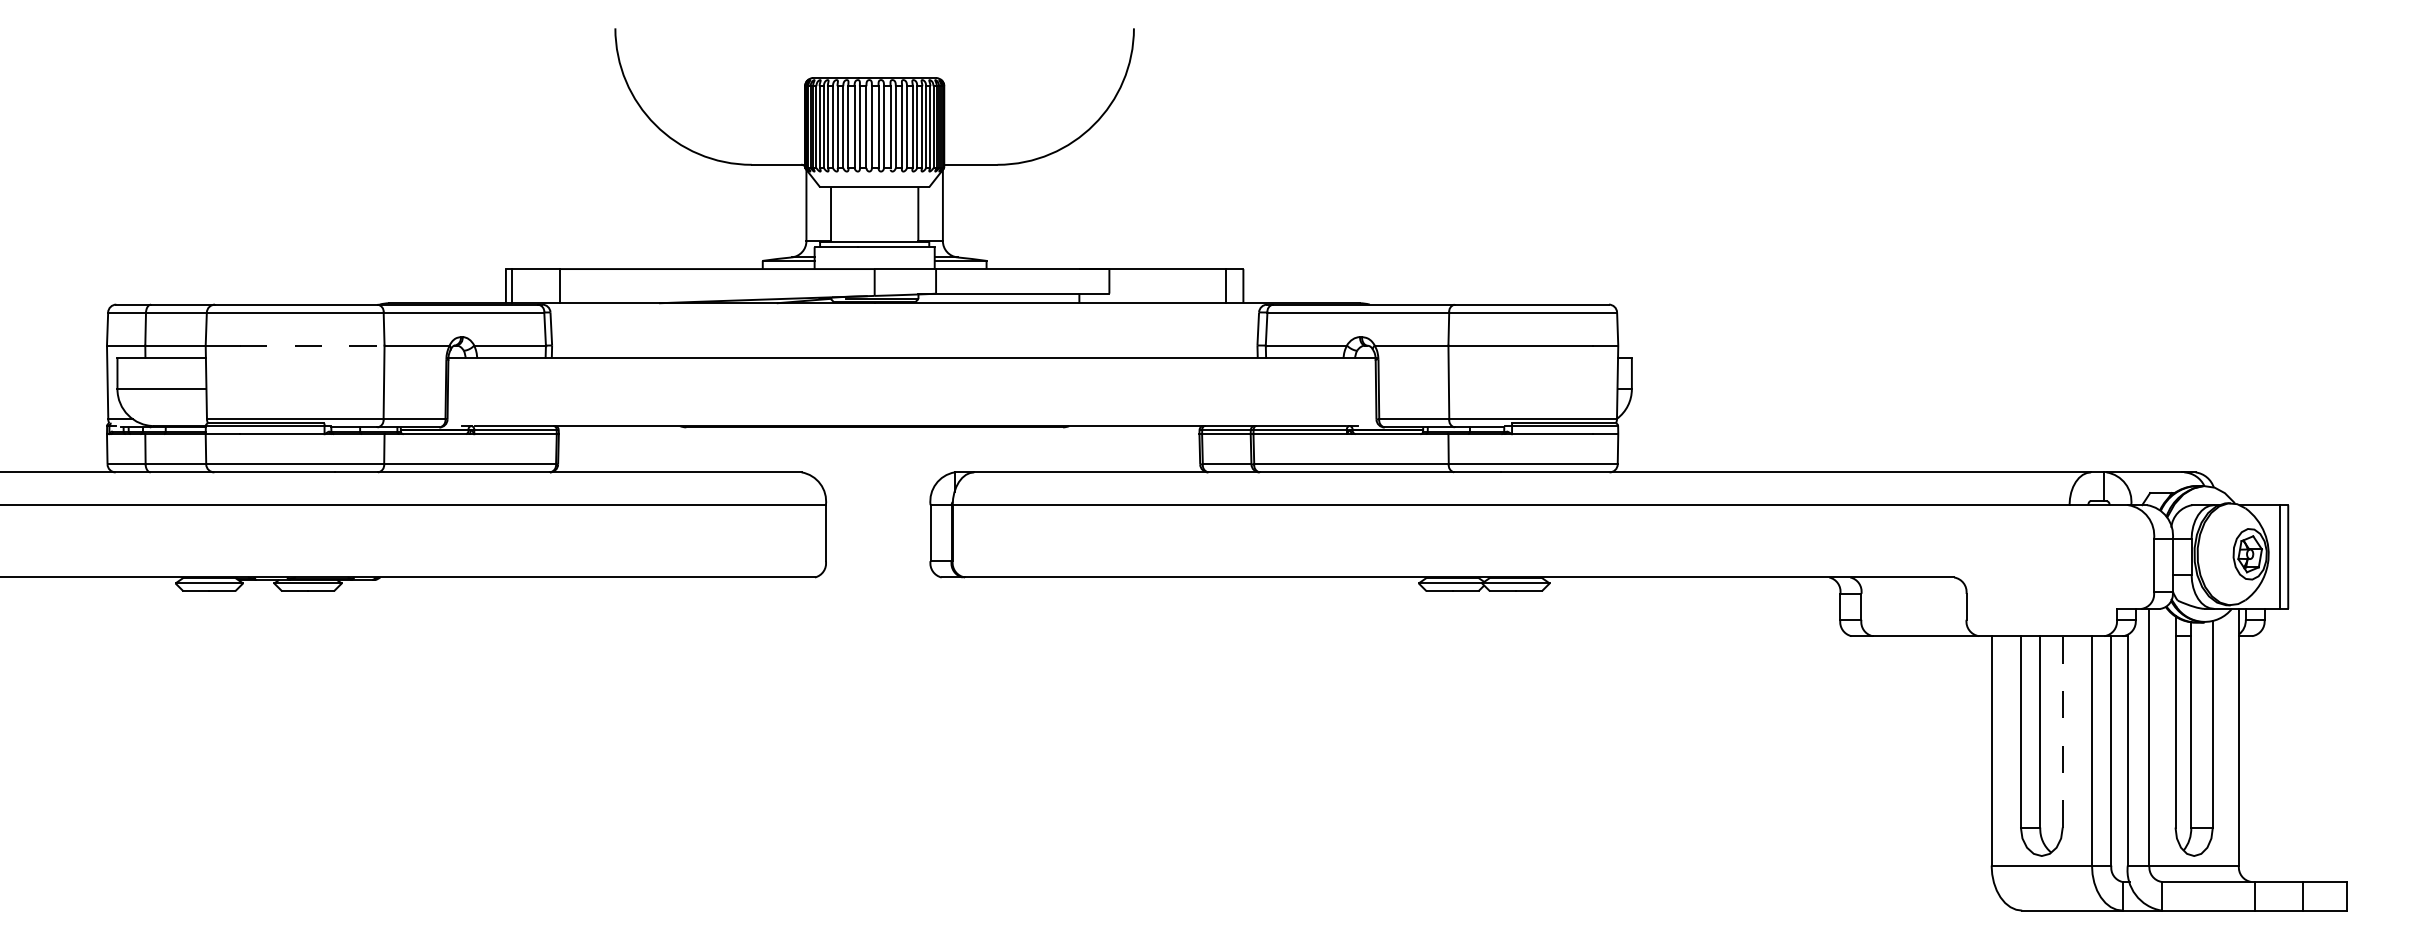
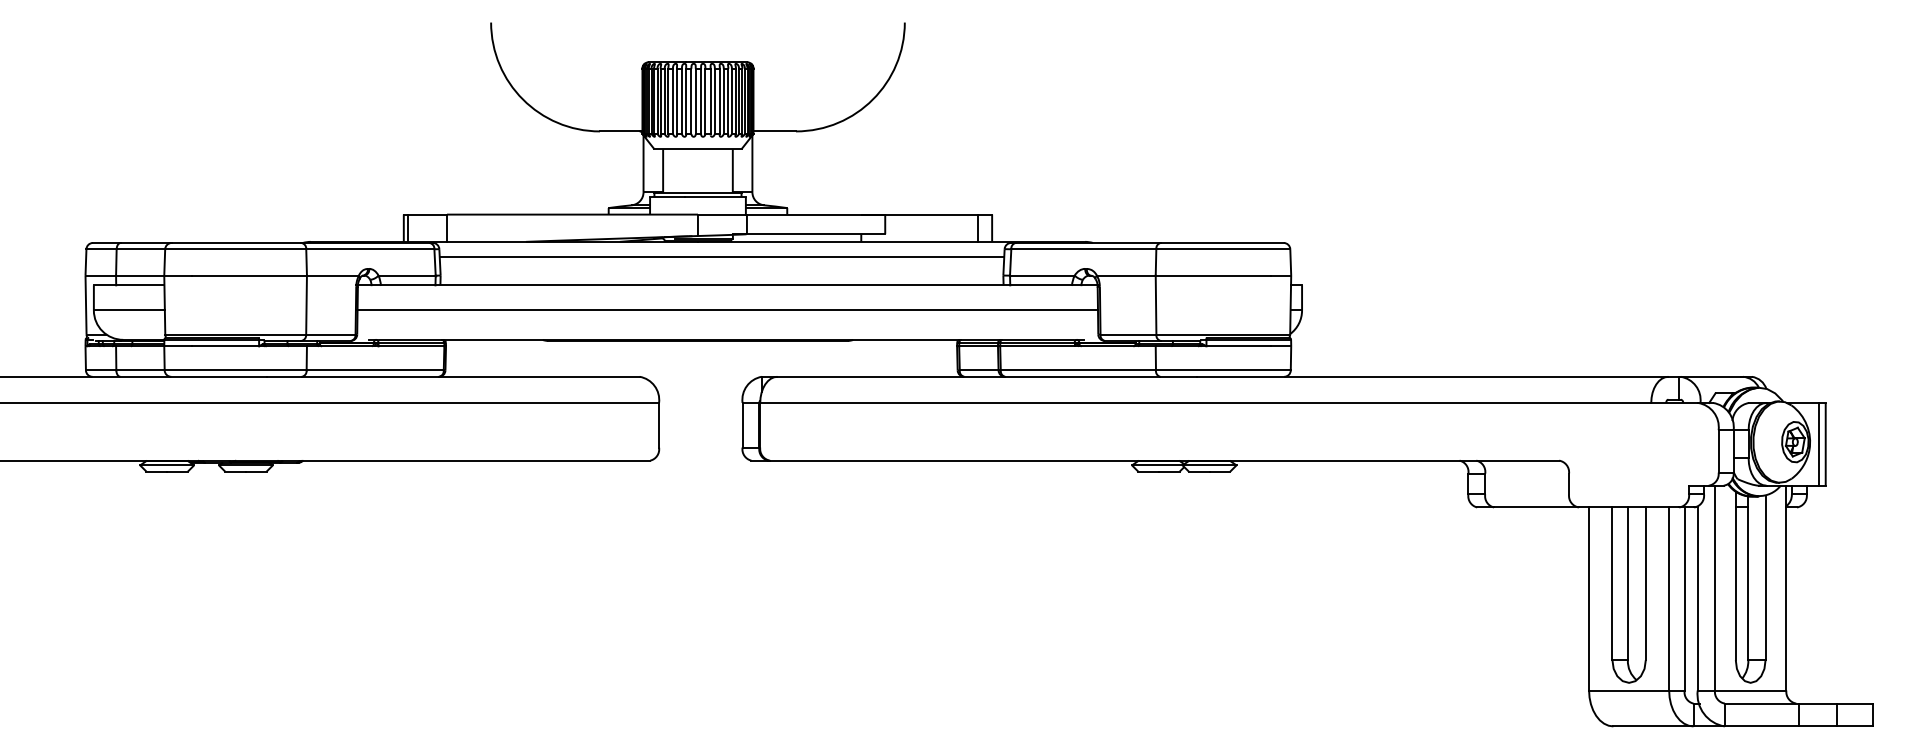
line: (904, 321) -> (721, 256), added
line: (312, 345) -> (249, 275), dashed -> solid
line: (911, 389) -> (727, 310), added
line: (2062, 731) -> (1645, 583), dashed -> solid

